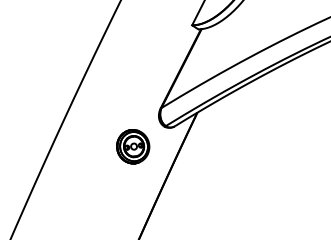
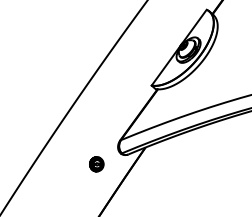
part: (133, 147) -> (96, 164), size x0.6

